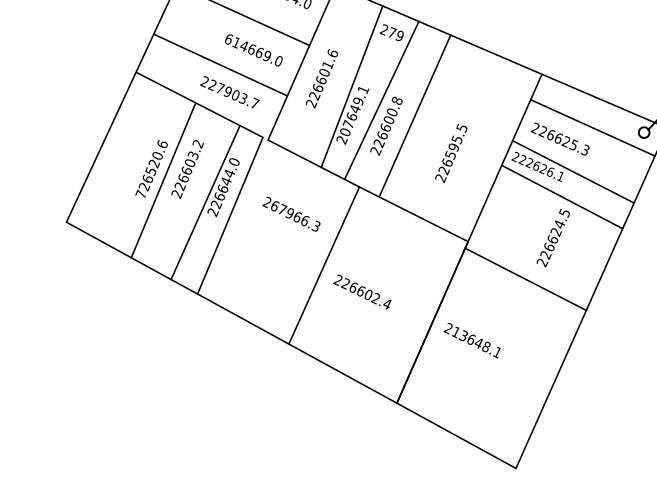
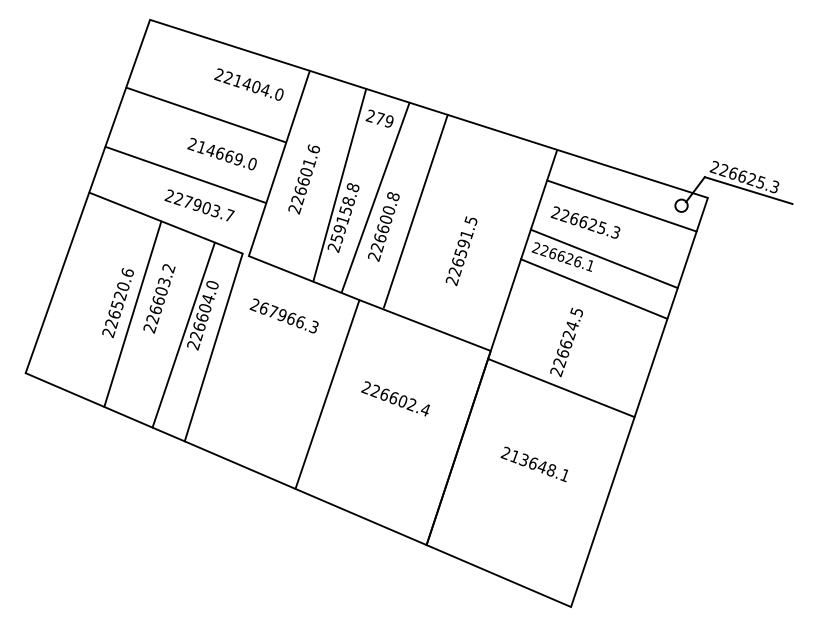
text: (228, 39) -> (192, 144), 614669.0 -> 214669.0
text: (353, 111) -> (344, 213), 207649.1 -> 259158.8
text: (456, 139) -> (466, 234), 226595.5 -> 226591.5
text: (529, 162) -> (552, 253), 222626.1 -> 226626.1
text: (226, 181) -> (205, 308), 226644.0 -> 226604.0
text: (141, 194) -> (108, 332), 726520.6 -> 226520.6
text: (291, 213) -> (283, 315), moved
text: (553, 238) -> (566, 342), moved
text: (362, 291) -> (395, 398), moved
text: (472, 340) -> (534, 464), moved

